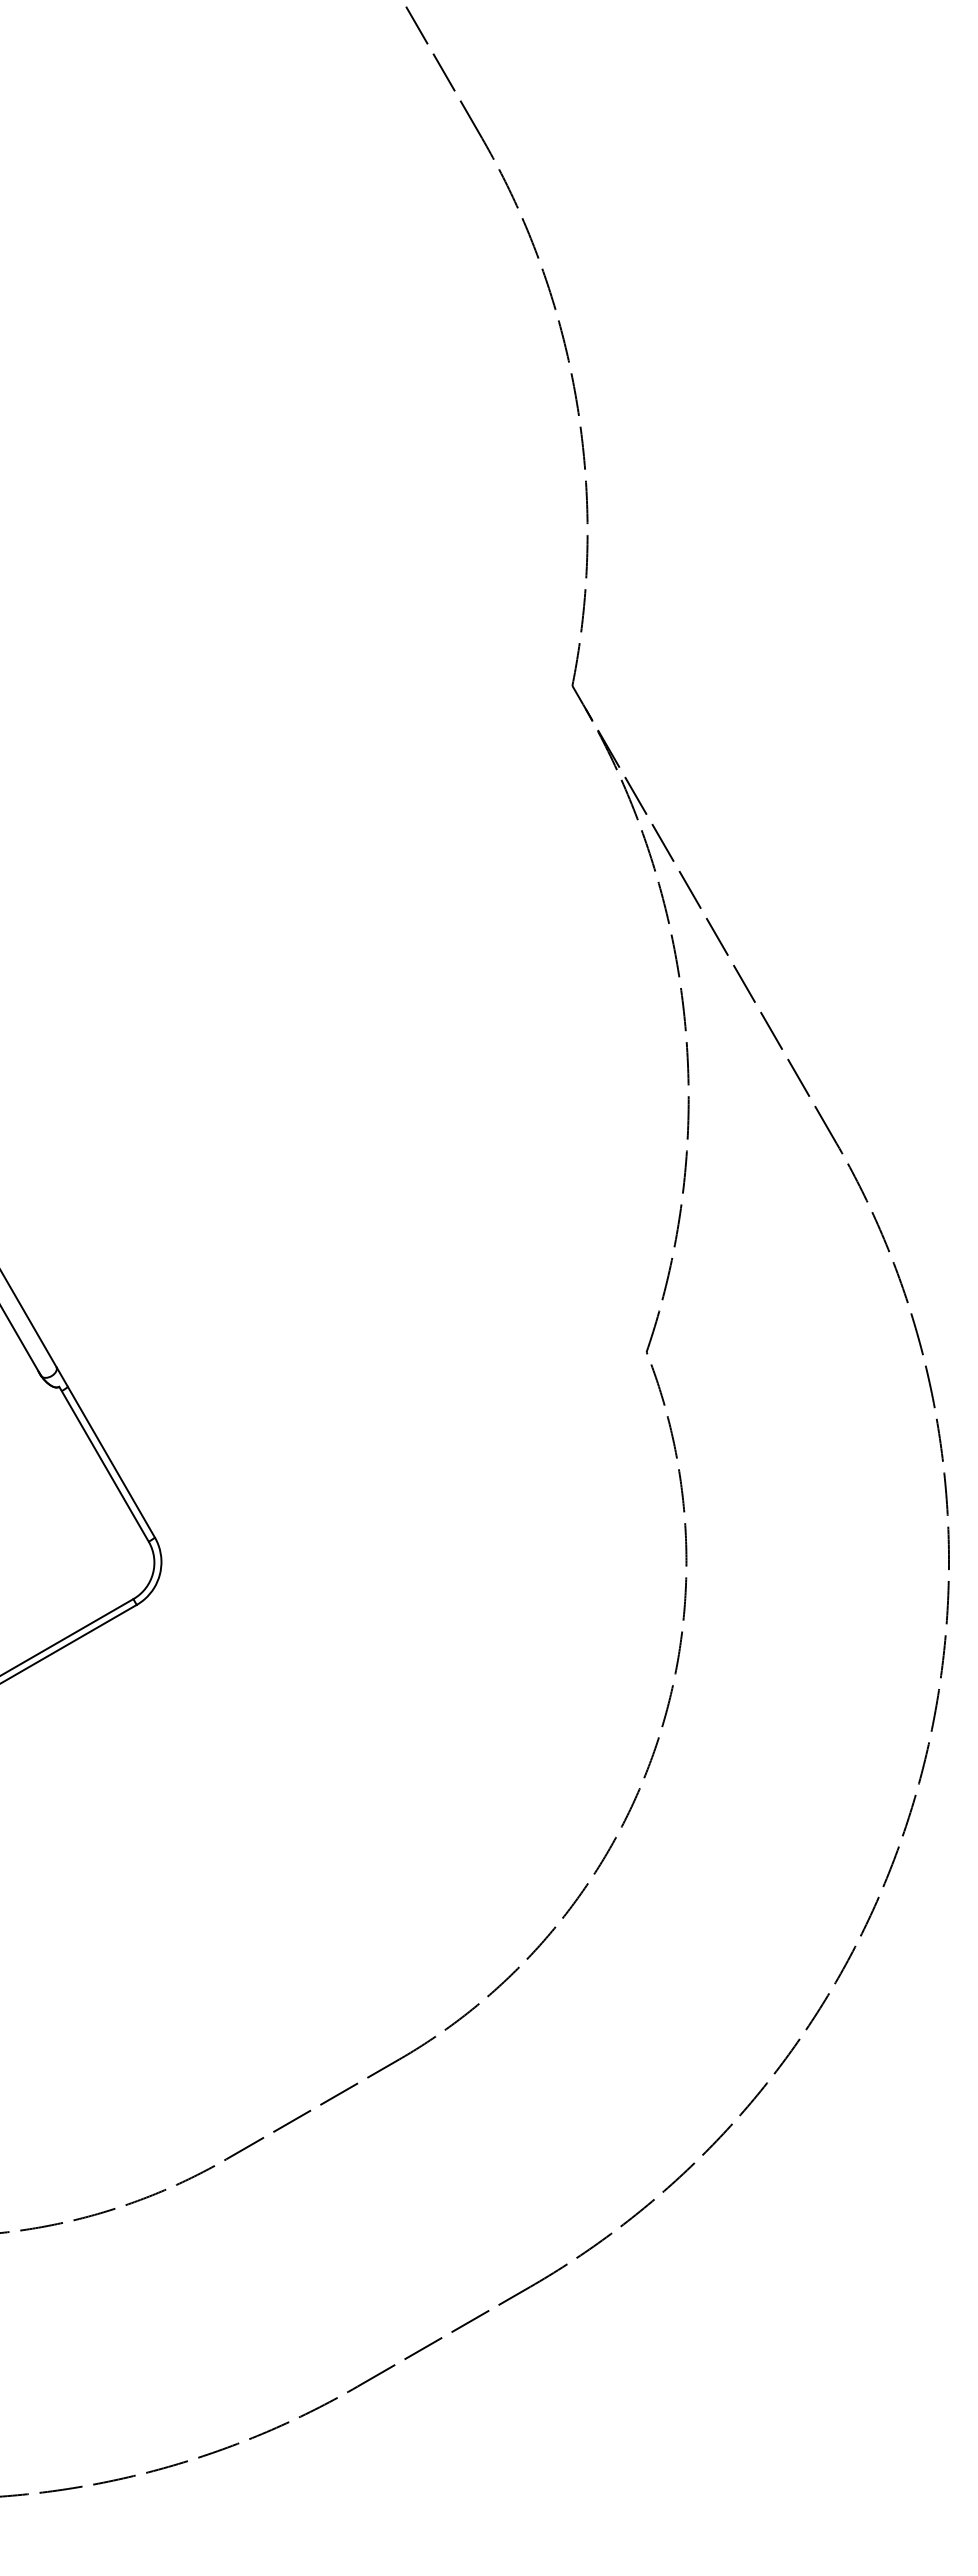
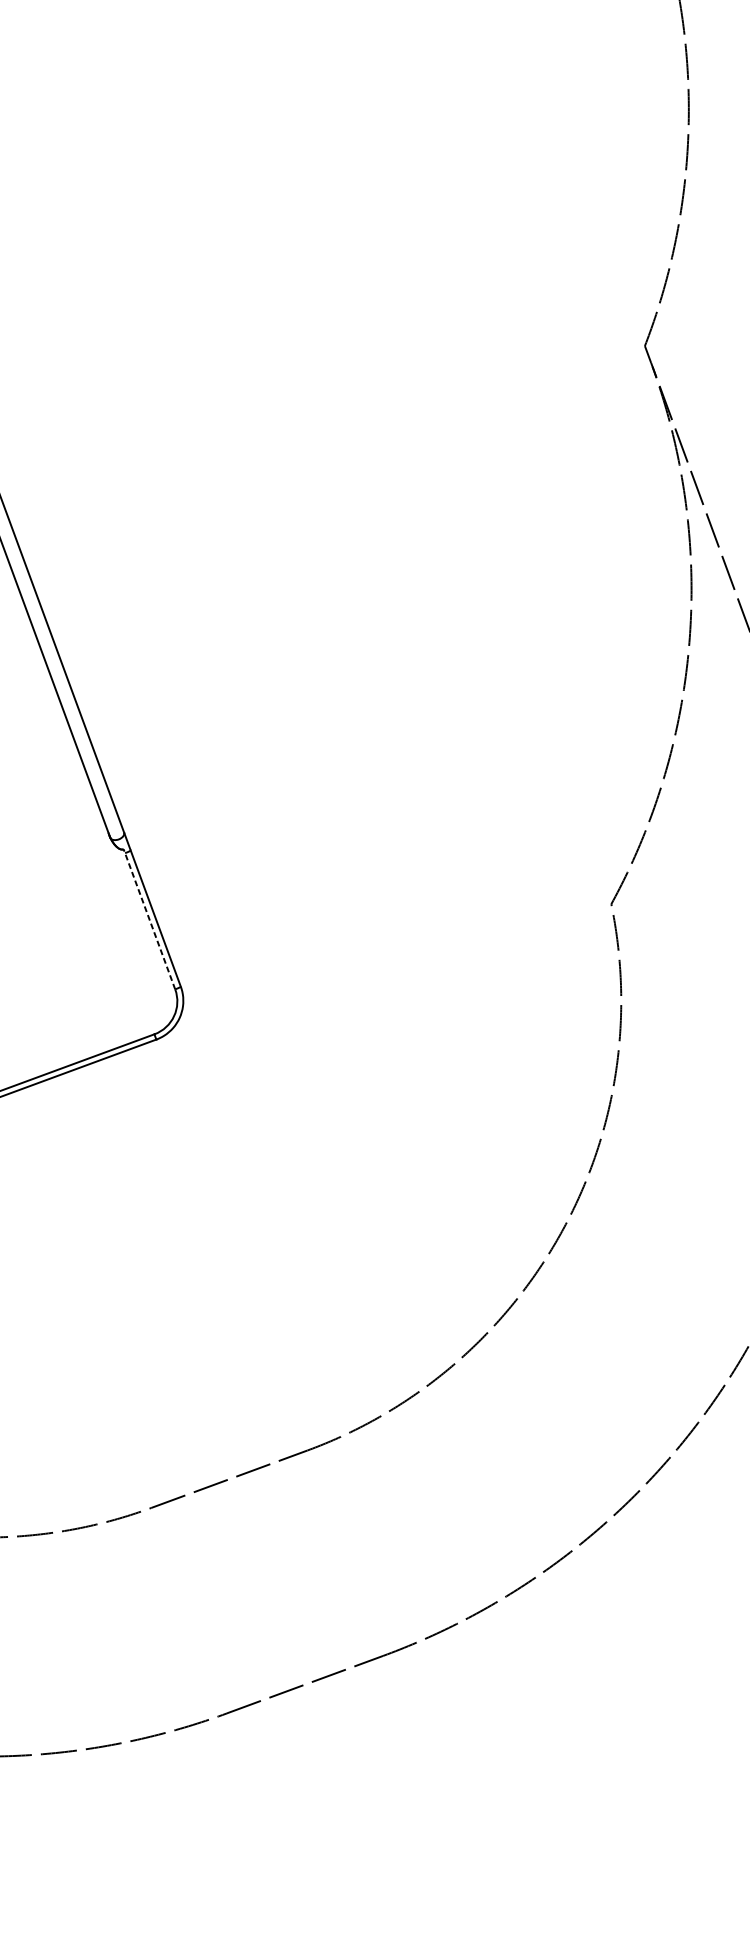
line: (104, 1464) -> (149, 919), solid -> dashed

